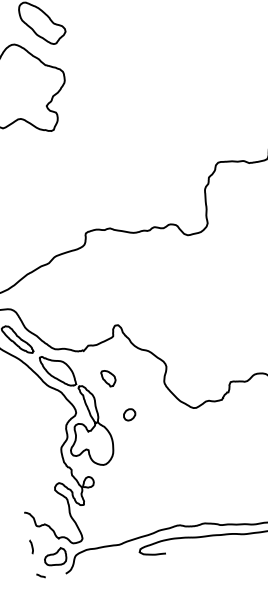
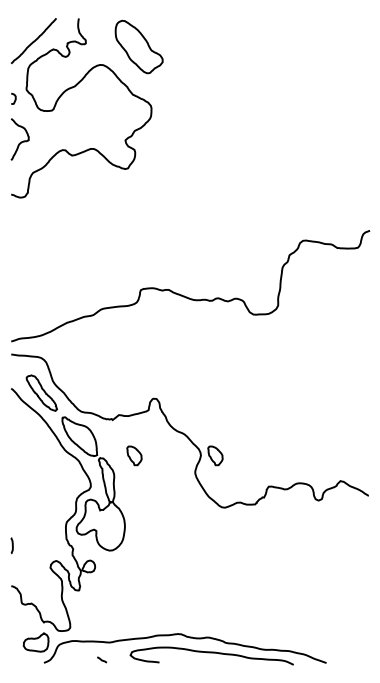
part: (179, 364) -> (215, 455), added
part: (129, 414) -> (149, 500), removed
line: (31, 546) -> (11, 545), moved
curve: (41, 575) -> (102, 659), moved

